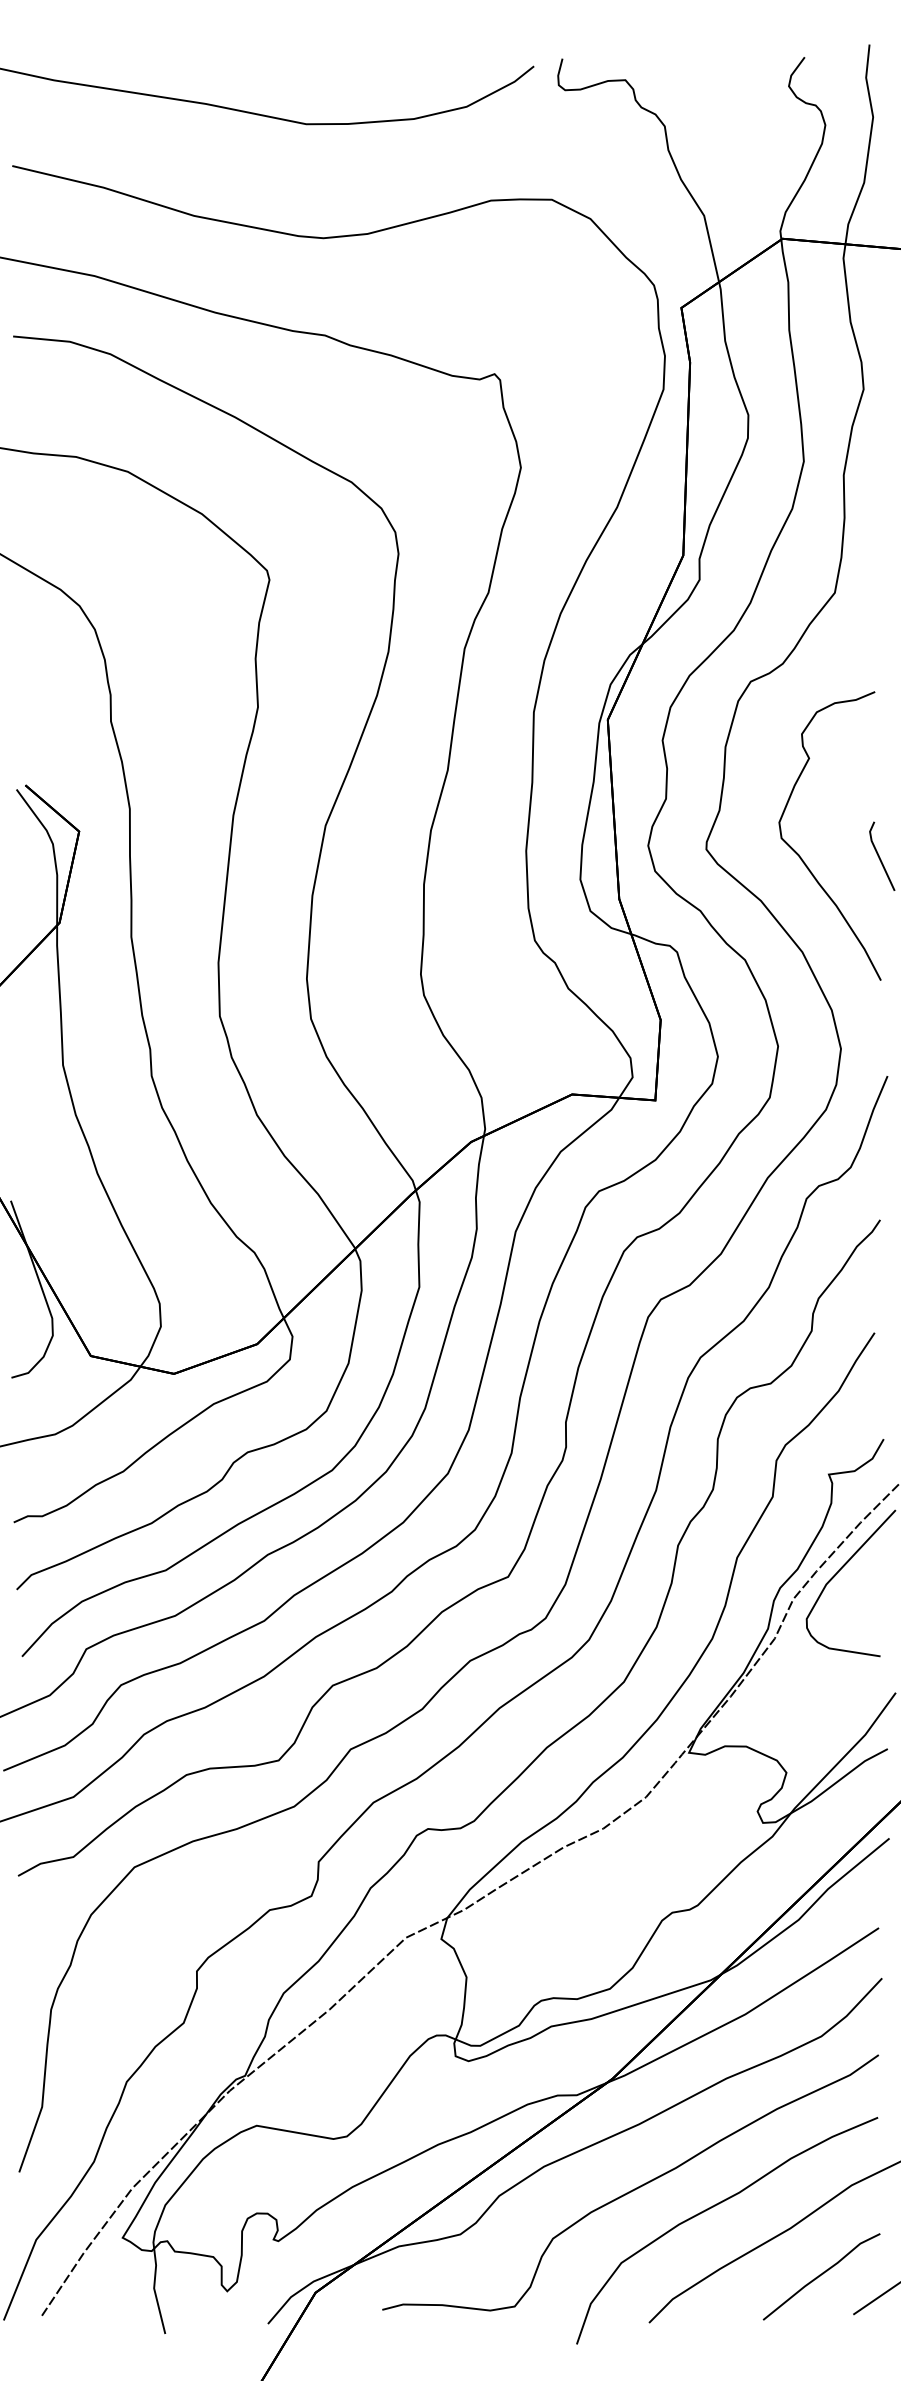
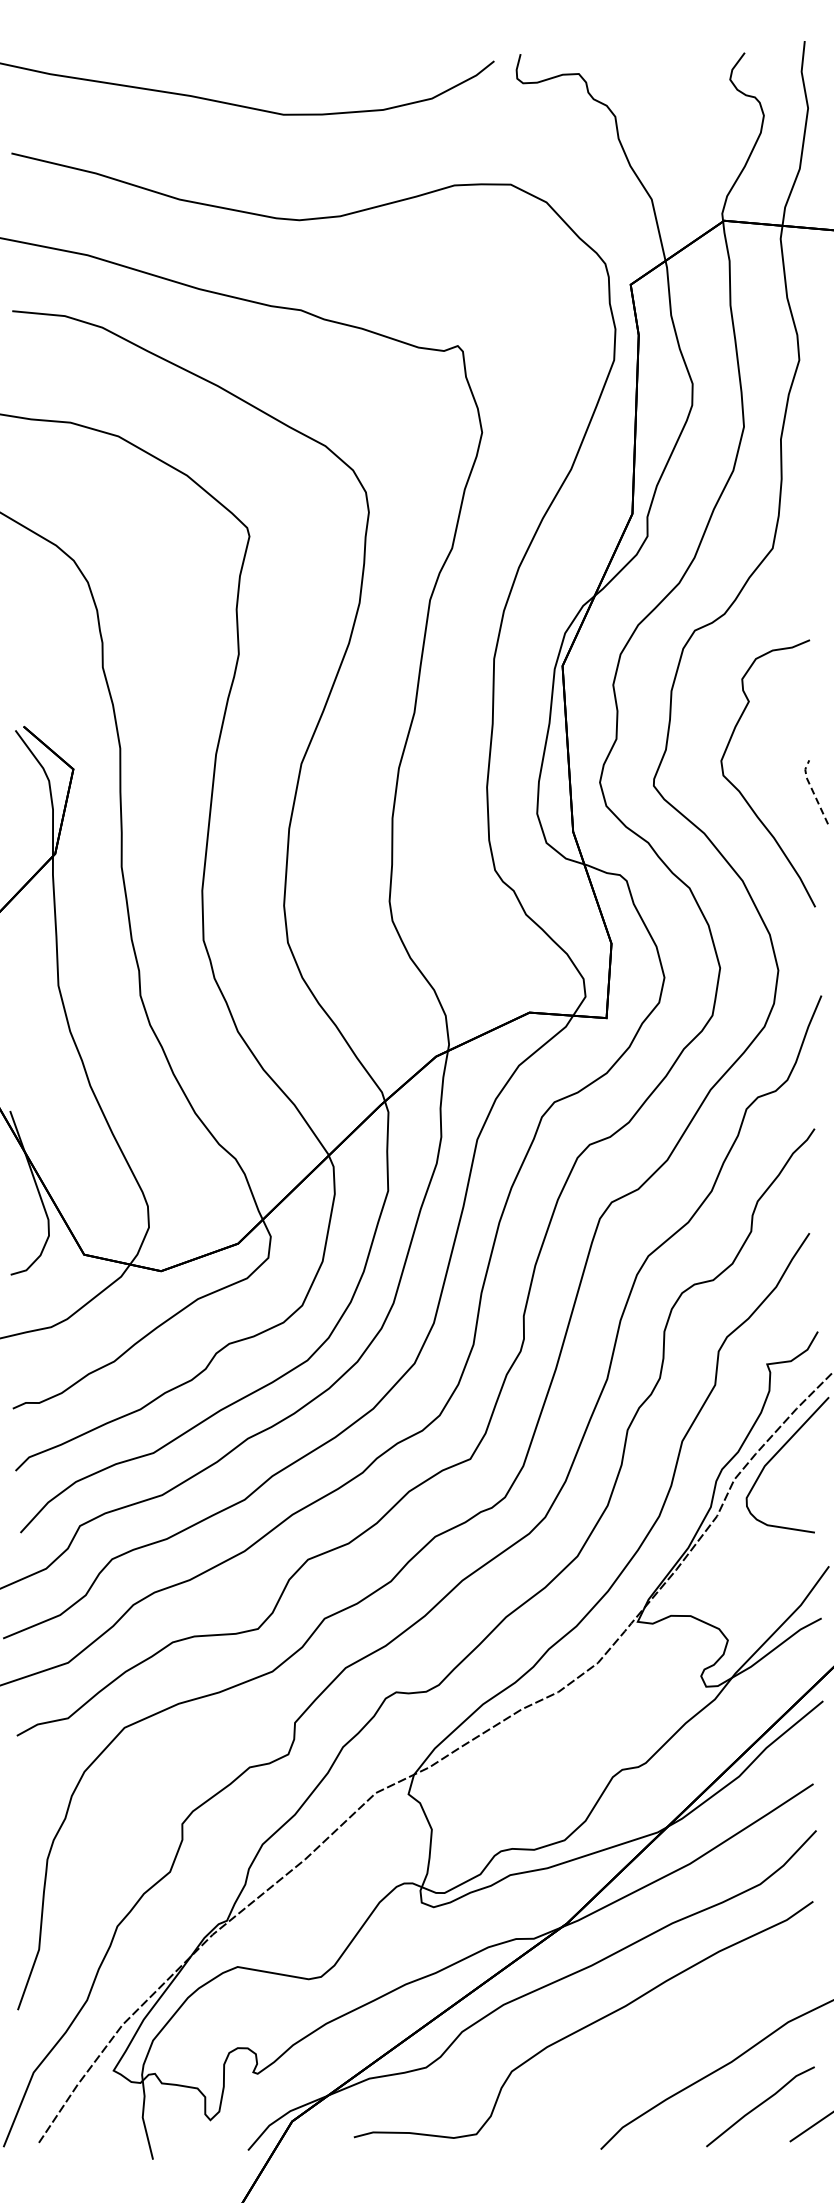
line: (877, 855) -> (812, 791), solid -> dashed
curve: (712, 2208) -> (659, 2043), removed

